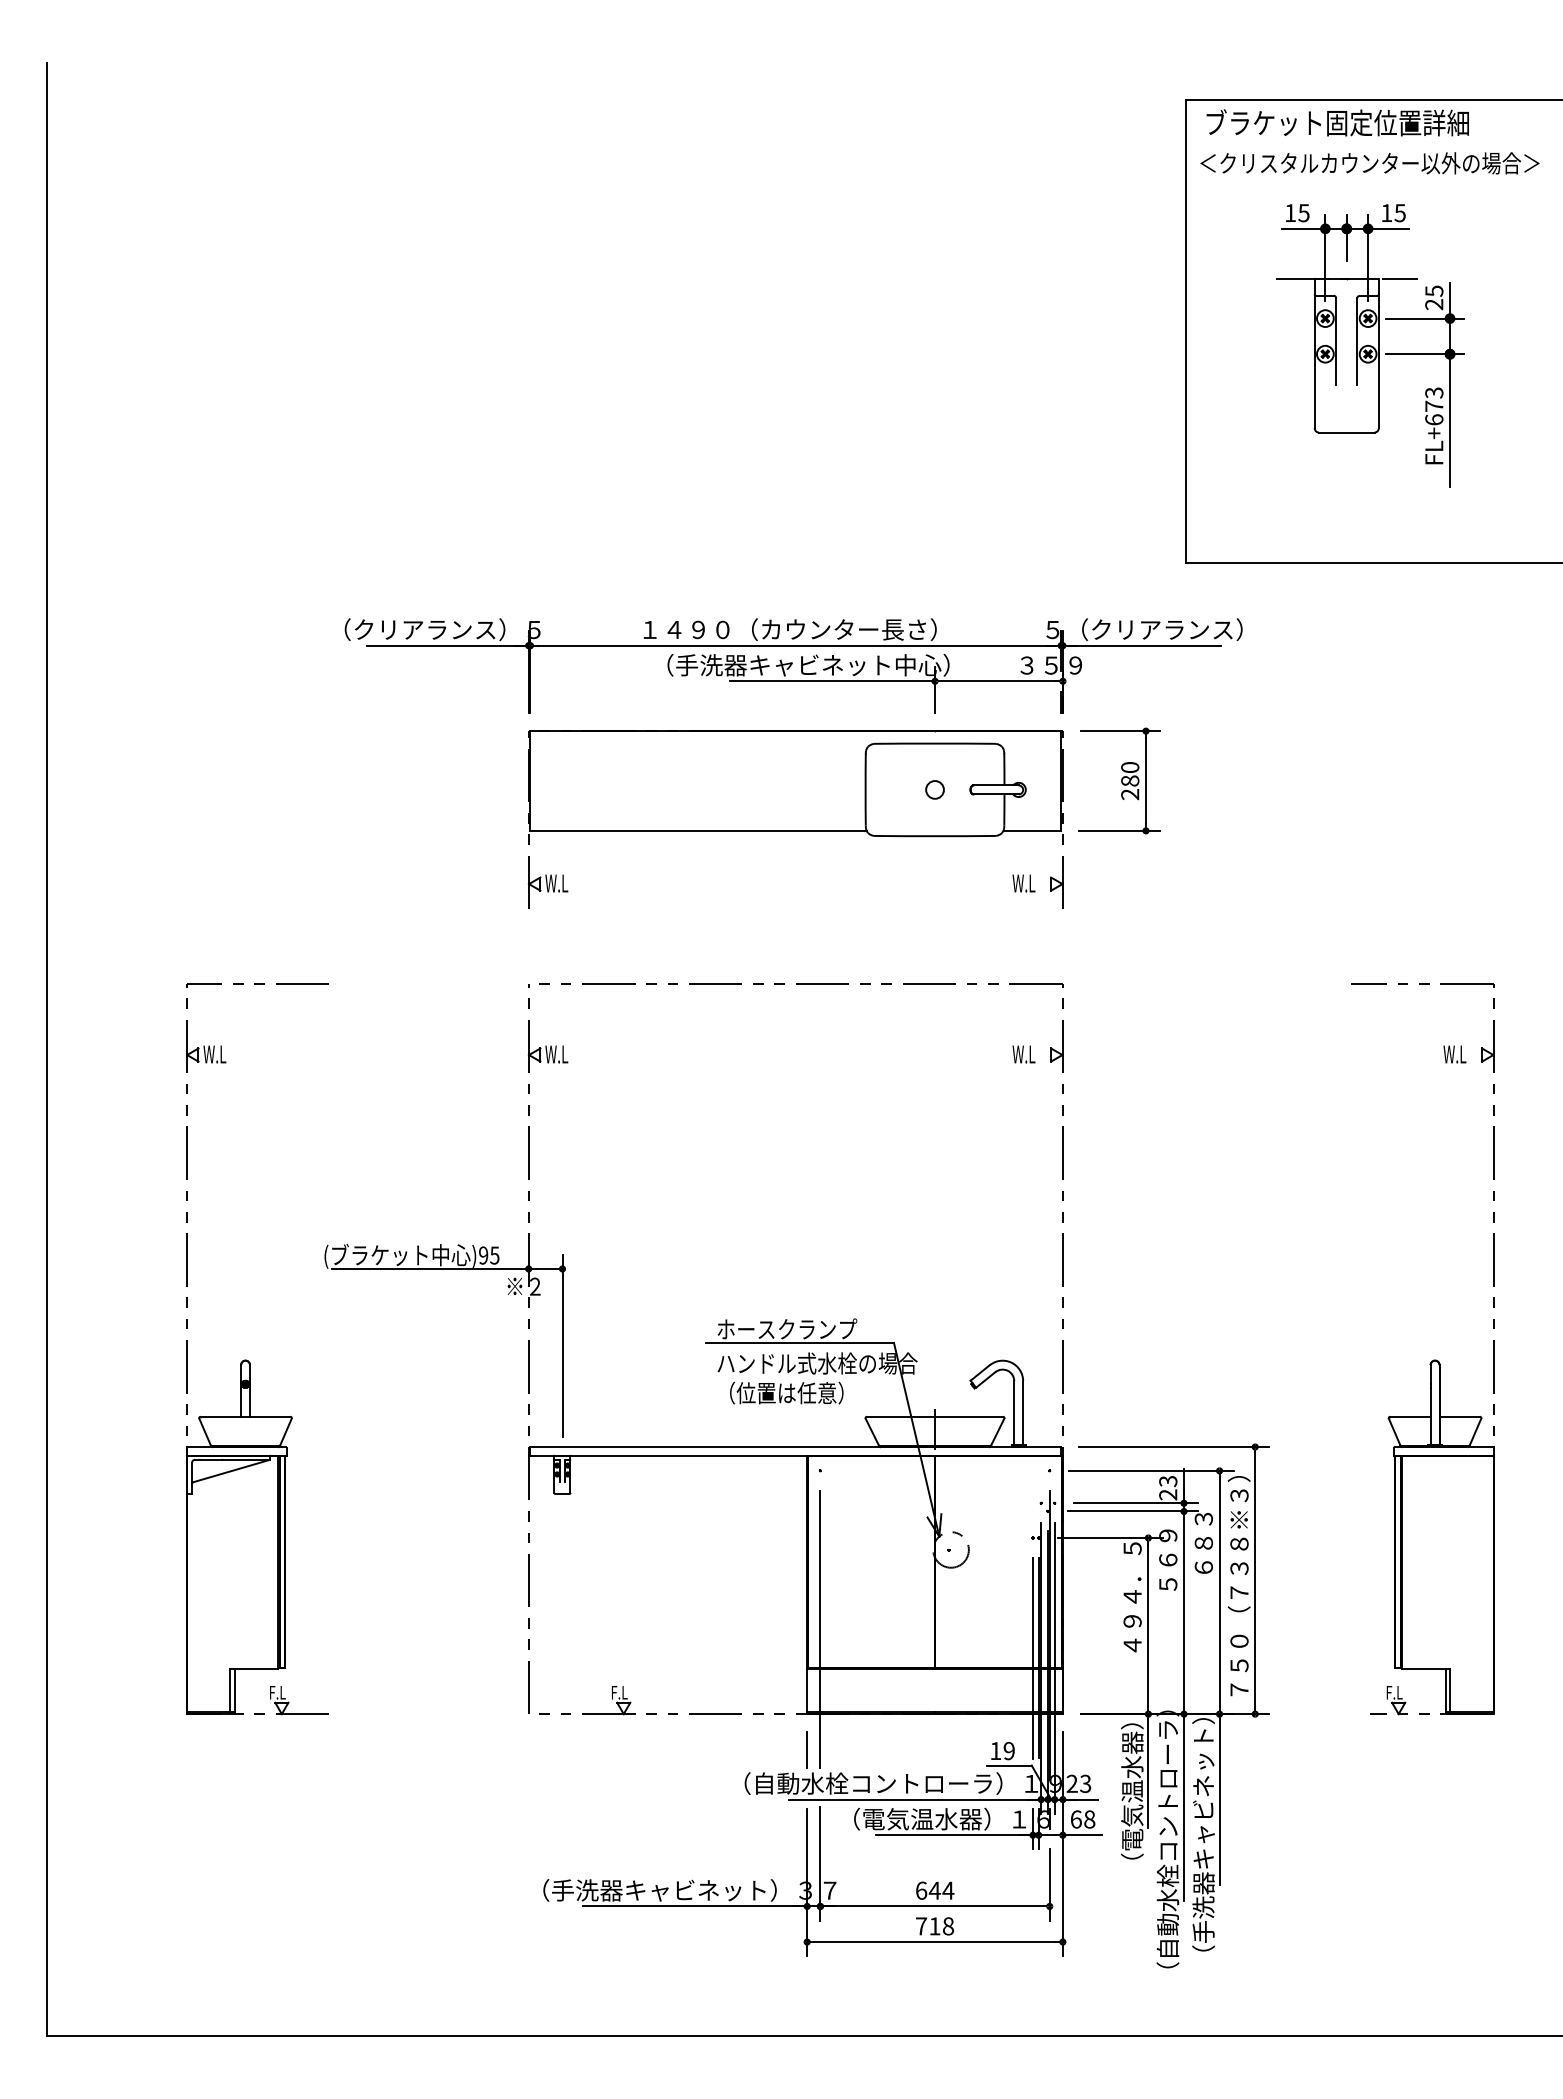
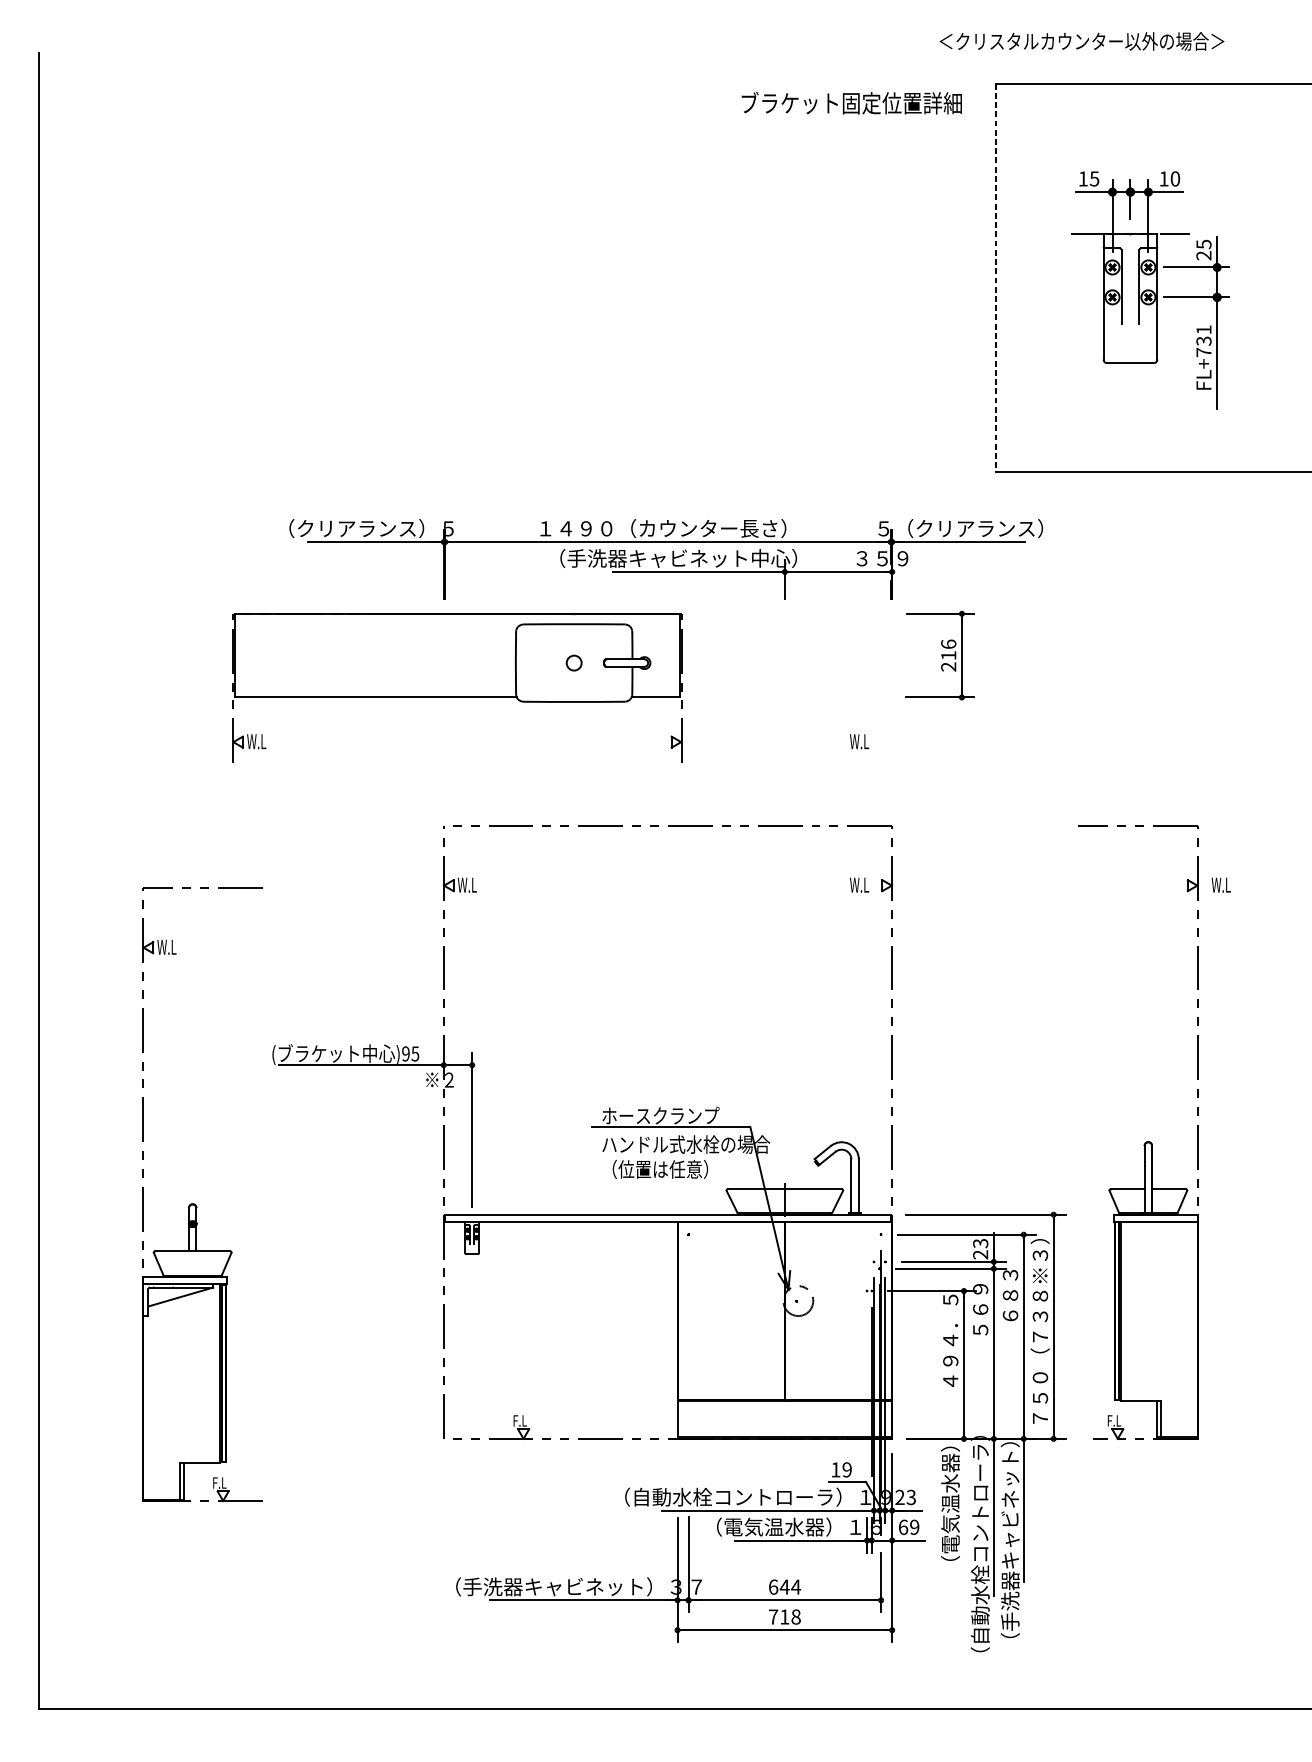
text: (1337, 122) -> (851, 102), moved
text: (1369, 163) -> (1081, 41), moved
text: (1399, 213) -> (1174, 179), 15 -> 10
line: (1186, 331) -> (995, 278), solid -> dashed
text: (1434, 406) -> (1204, 341), FL+673 -> FL+731
text: (1130, 773) -> (948, 649), 280 -> 216
part: (795, 819) -> (457, 687), moved
part: (248, 1360) -> (195, 1204), moved
part: (1431, 1360) -> (1145, 1142), moved
line: (820, 1629) -> (688, 1367), removed
line: (1032, 1658) -> (866, 1392), removed
line: (807, 1750) -> (677, 1469), removed
line: (1148, 1771) -> (964, 1487), removed
text: (1089, 1819) -> (914, 1527), 68 -> 69

